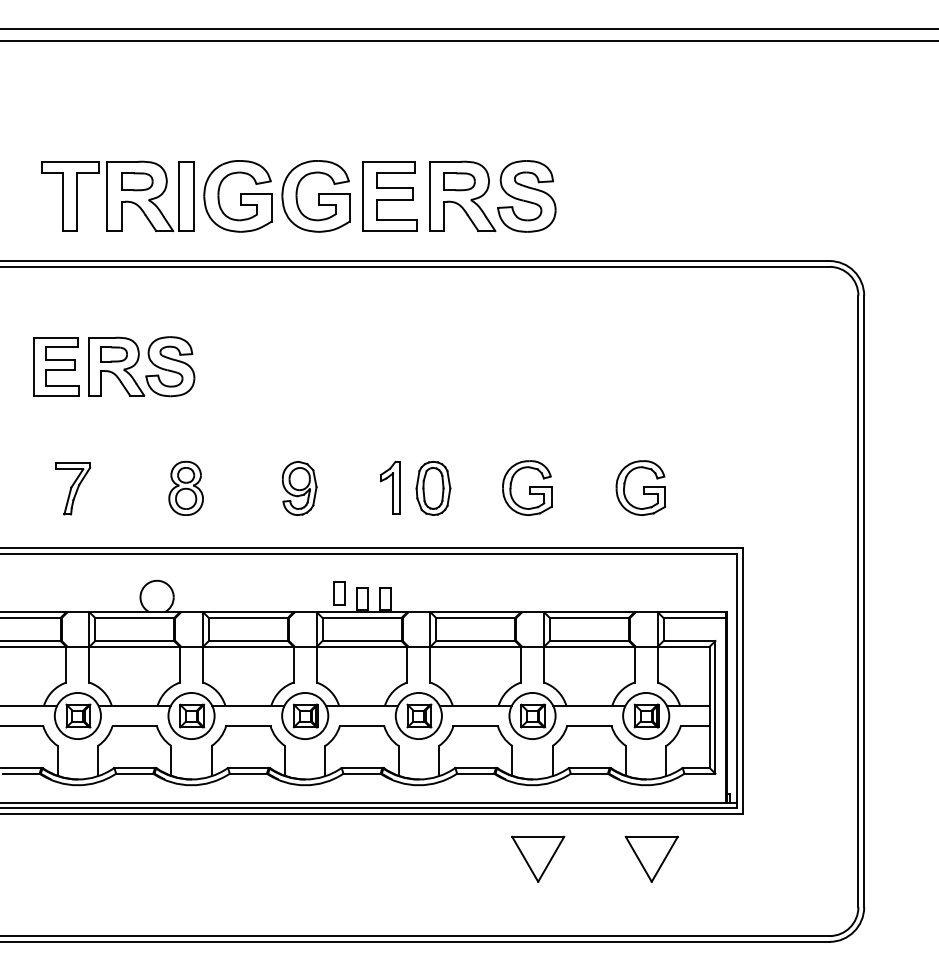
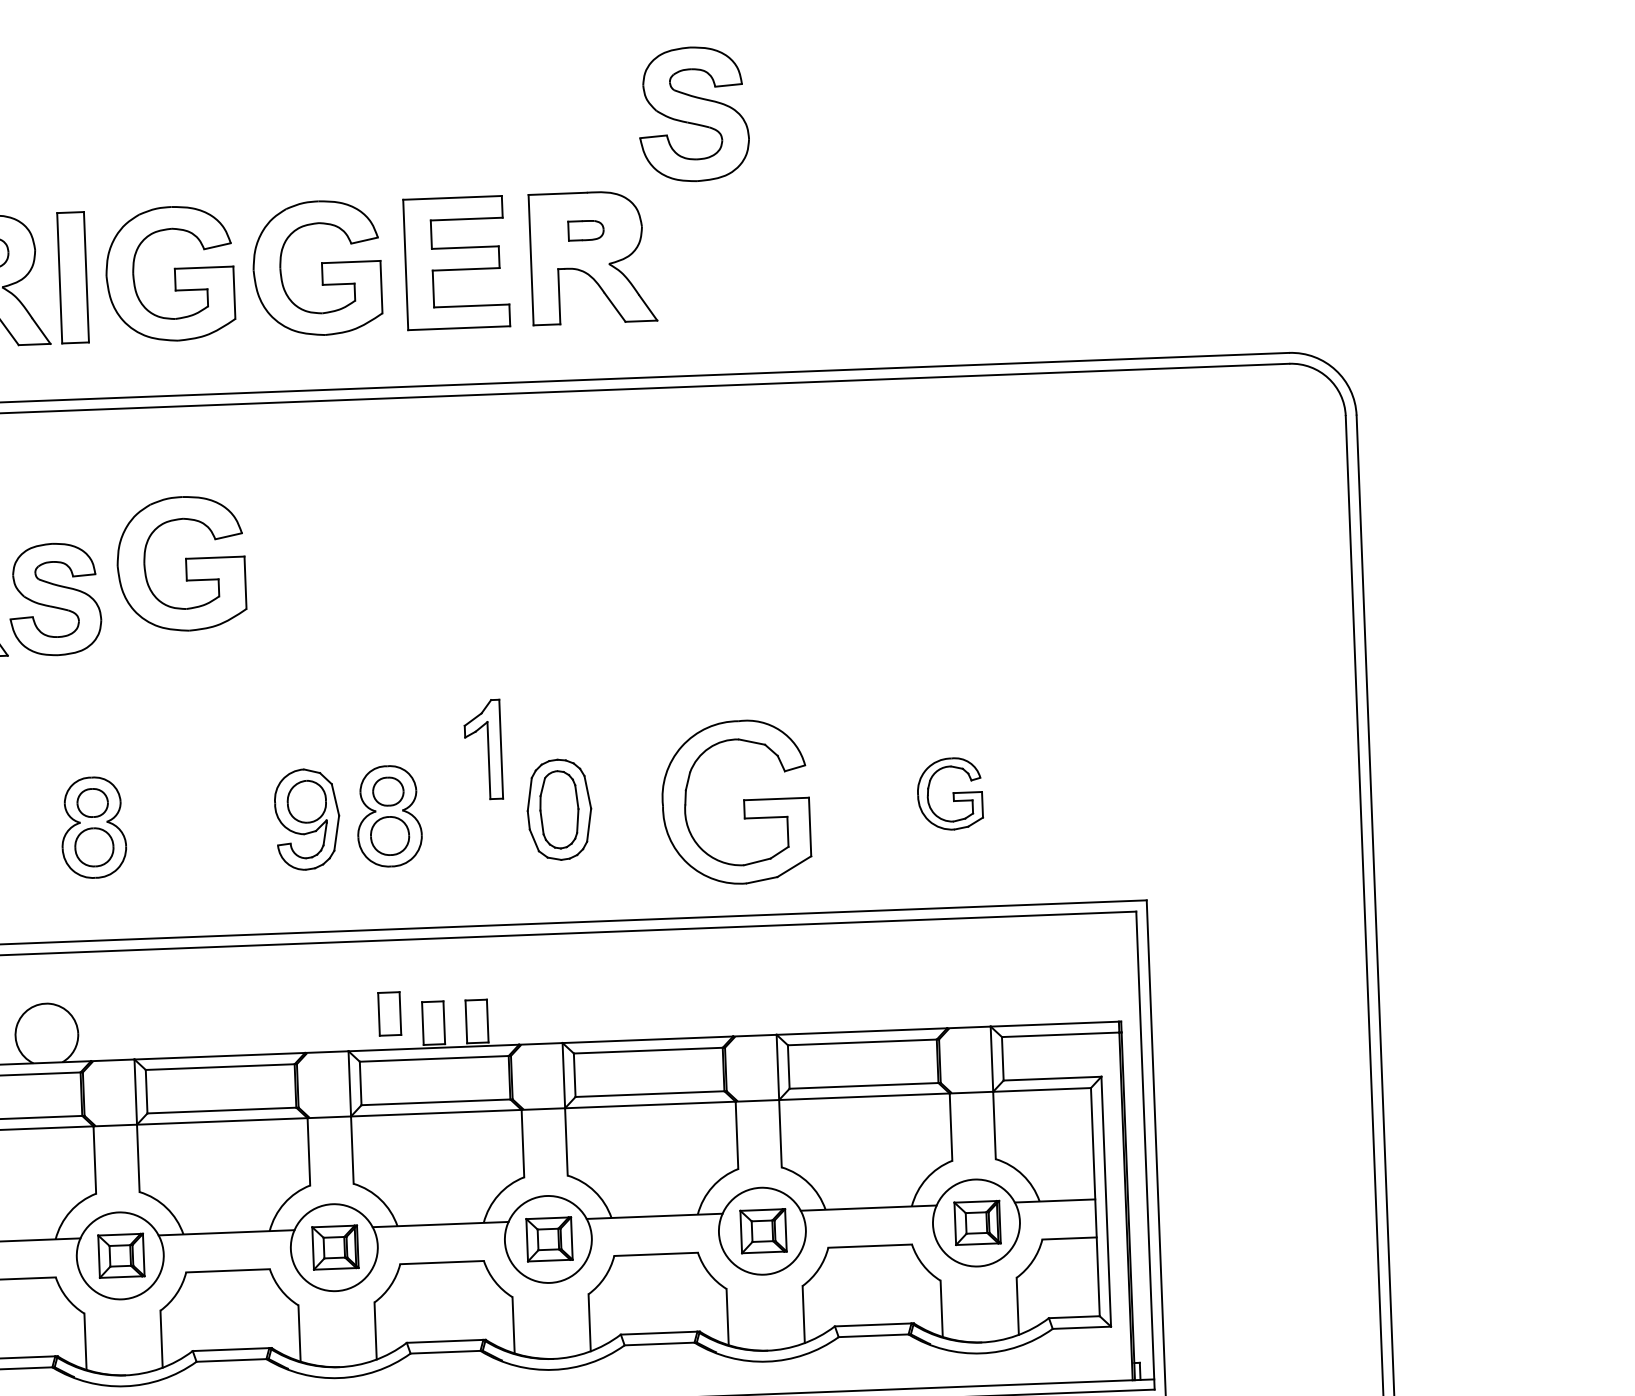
part: (459, 181) -> (586, 229), size x0.6
part: (526, 196) -> (693, 114), moved
part: (237, 350) -> (180, 564), added
part: (342, 487) -> (388, 814), added
part: (390, 487) -> (483, 748), moved
part: (527, 487) -> (736, 801), size x1.6
part: (640, 487) -> (949, 793), size x0.7

